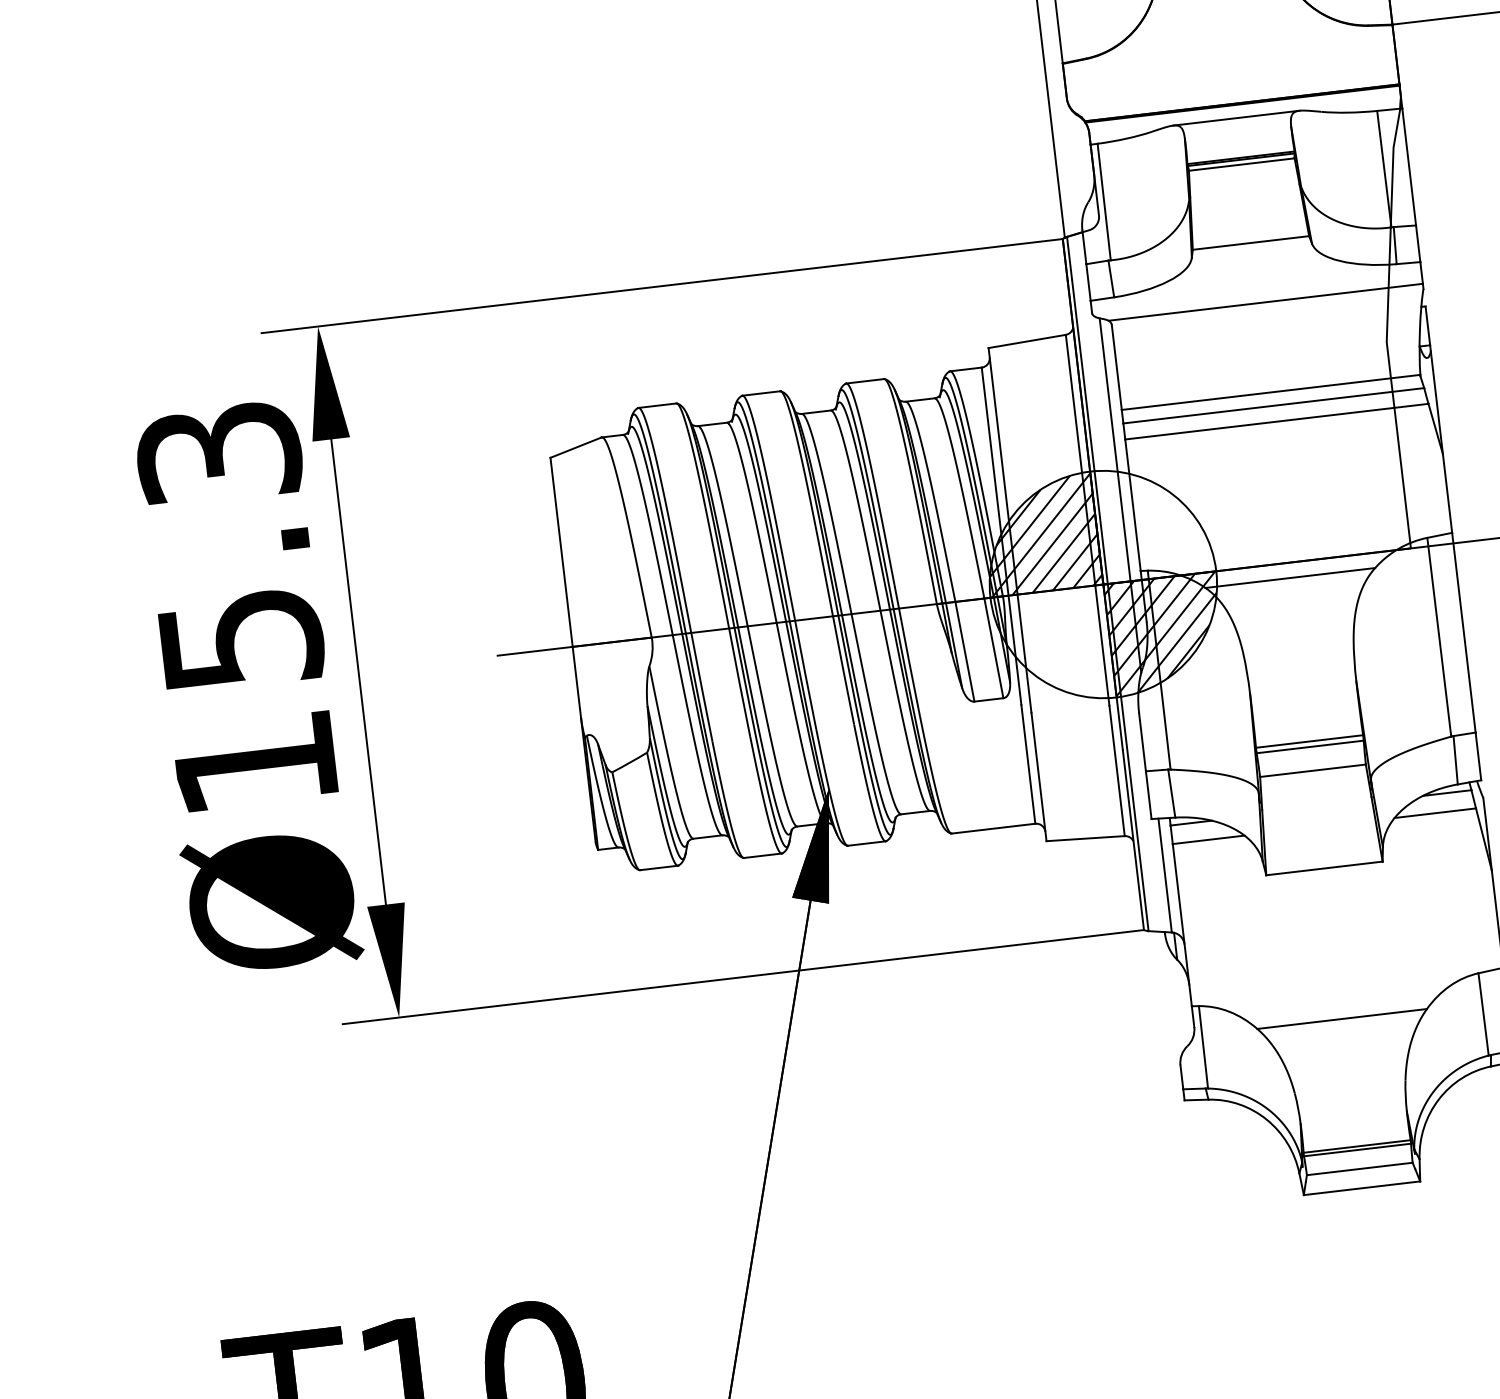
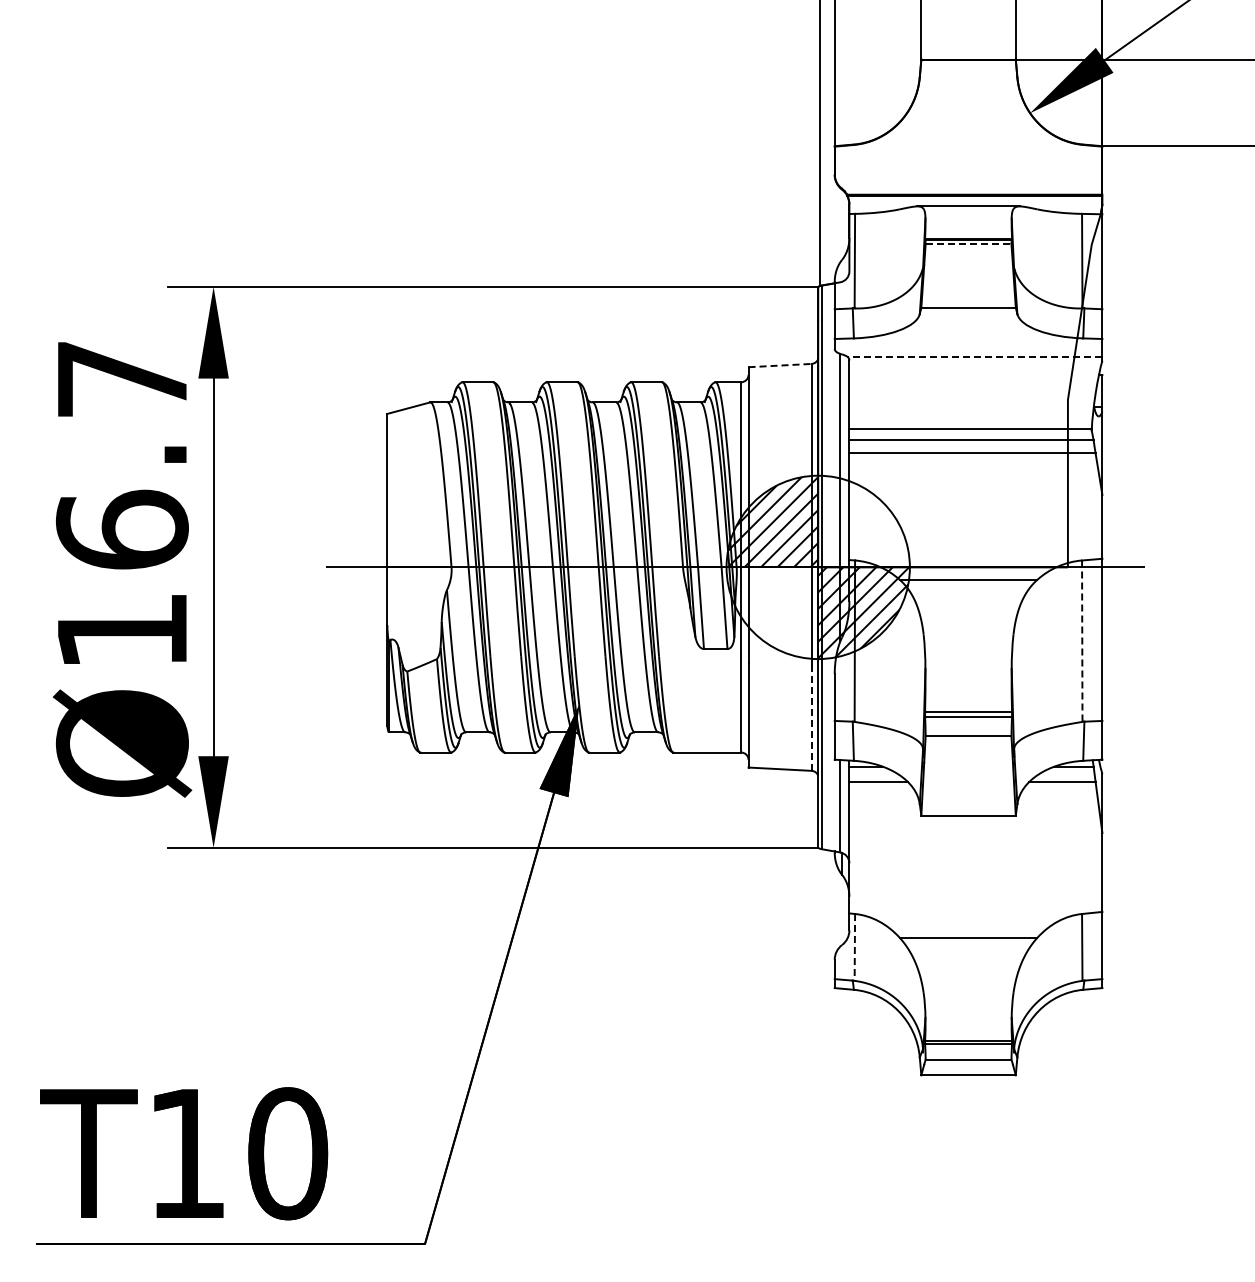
line: (1241, 165) -> (968, 244), solid -> dashed
line: (1265, 302) -> (974, 356), solid -> dashed
line: (1027, 341) -> (780, 365), solid -> dashed
text: (229, 547) -> (121, 455), Ø15.3 -> Ø16.7
line: (1439, 637) -> (1082, 641), solid -> dashed
line: (1116, 770) -> (811, 717), solid -> dashed
line: (1203, 1047) -> (854, 947), solid -> dashed

